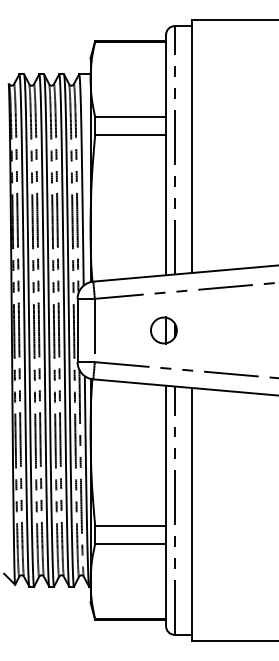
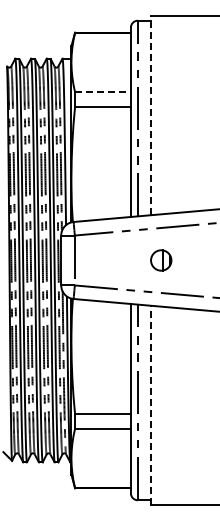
line: (131, 117) -> (103, 92), solid -> dashed
line: (192, 146) -> (151, 115), solid -> dashed
part: (164, 330) -> (161, 260), moved
line: (192, 514) -> (151, 405), solid -> dashed

